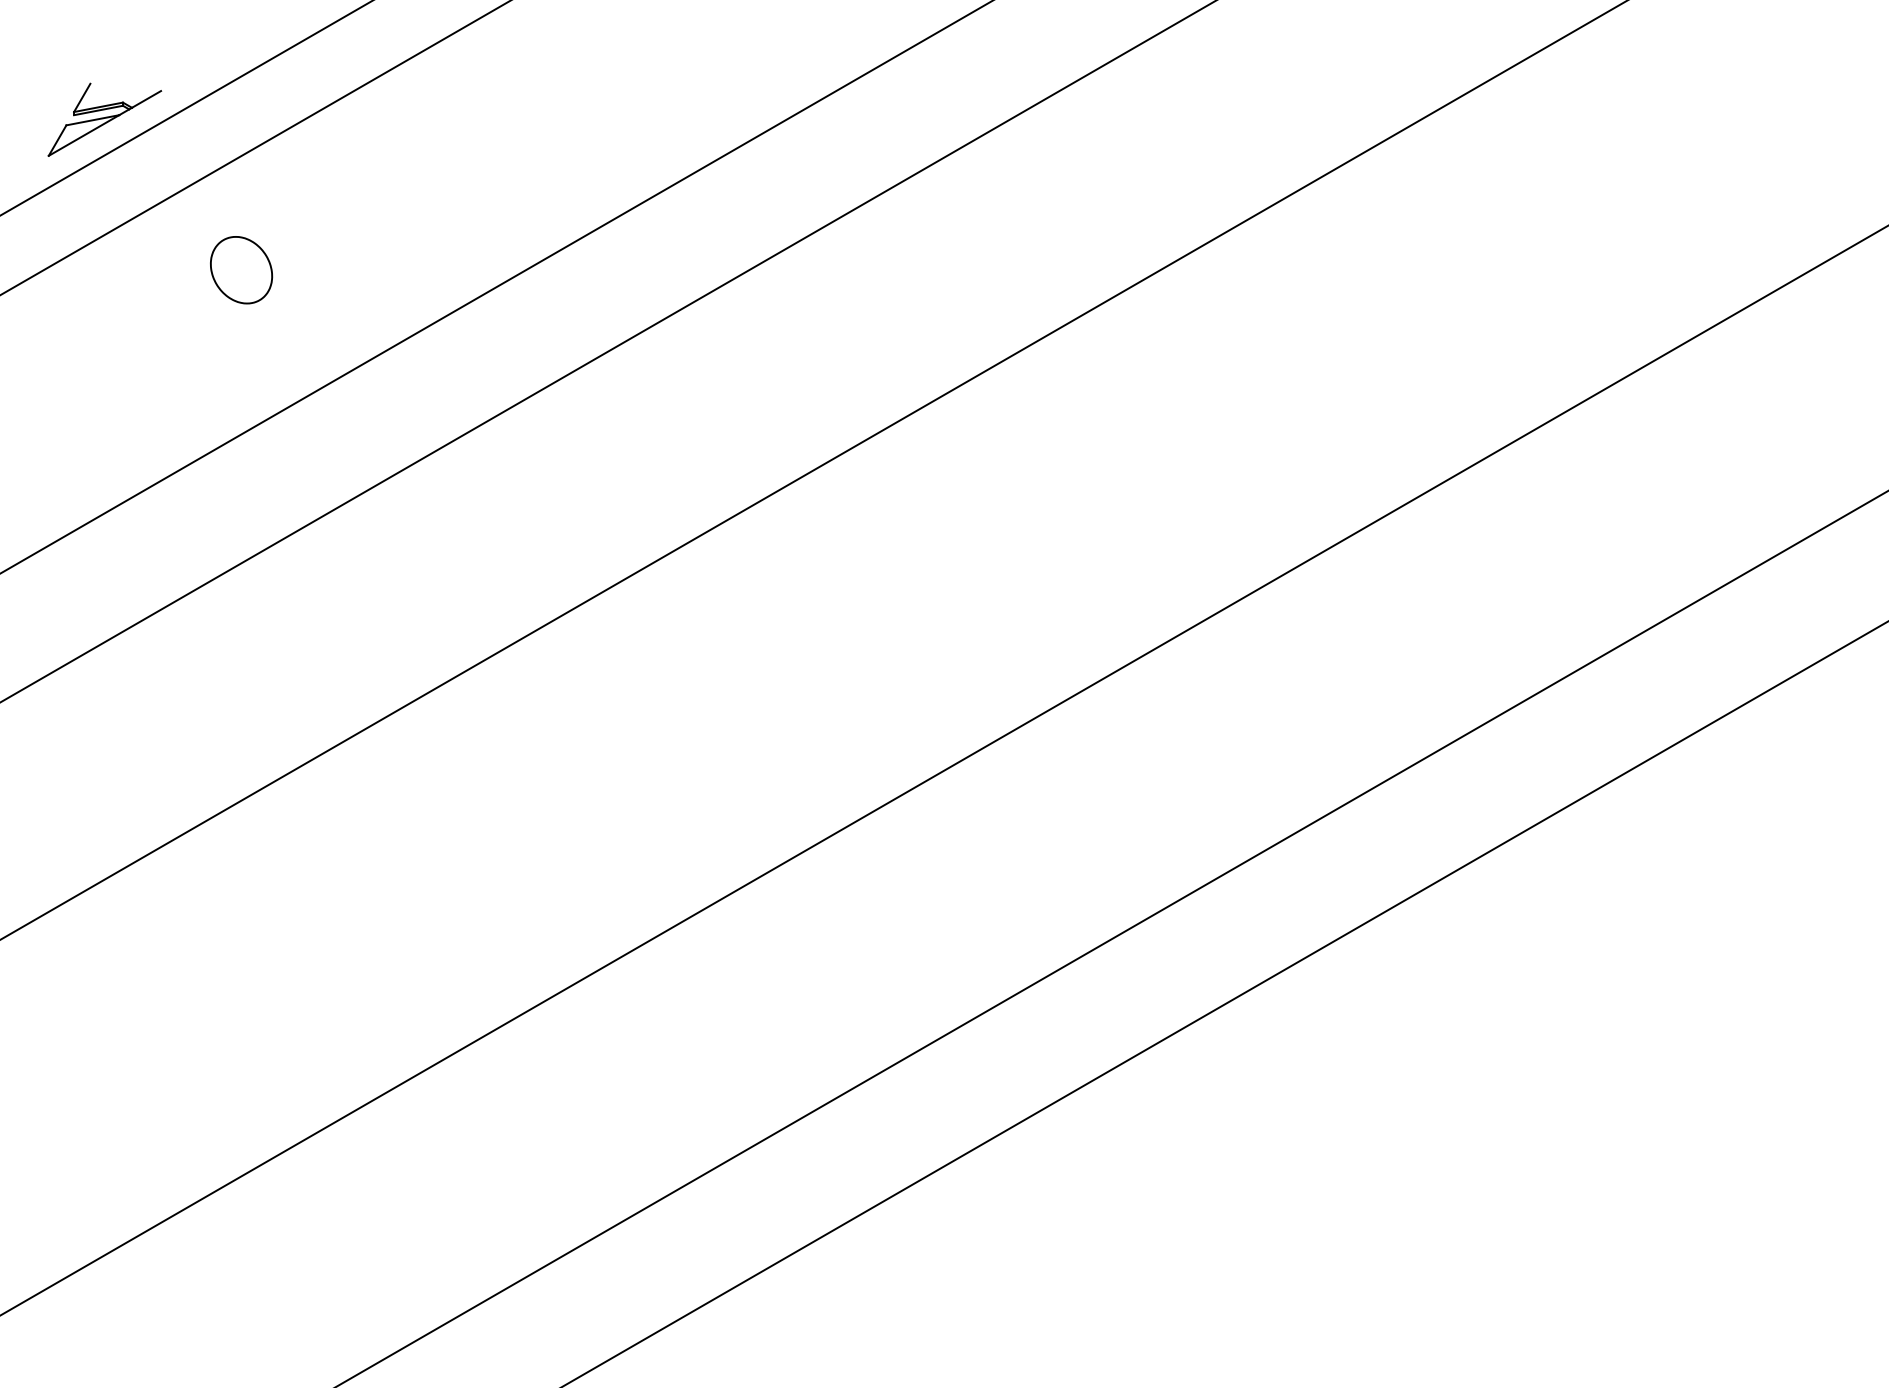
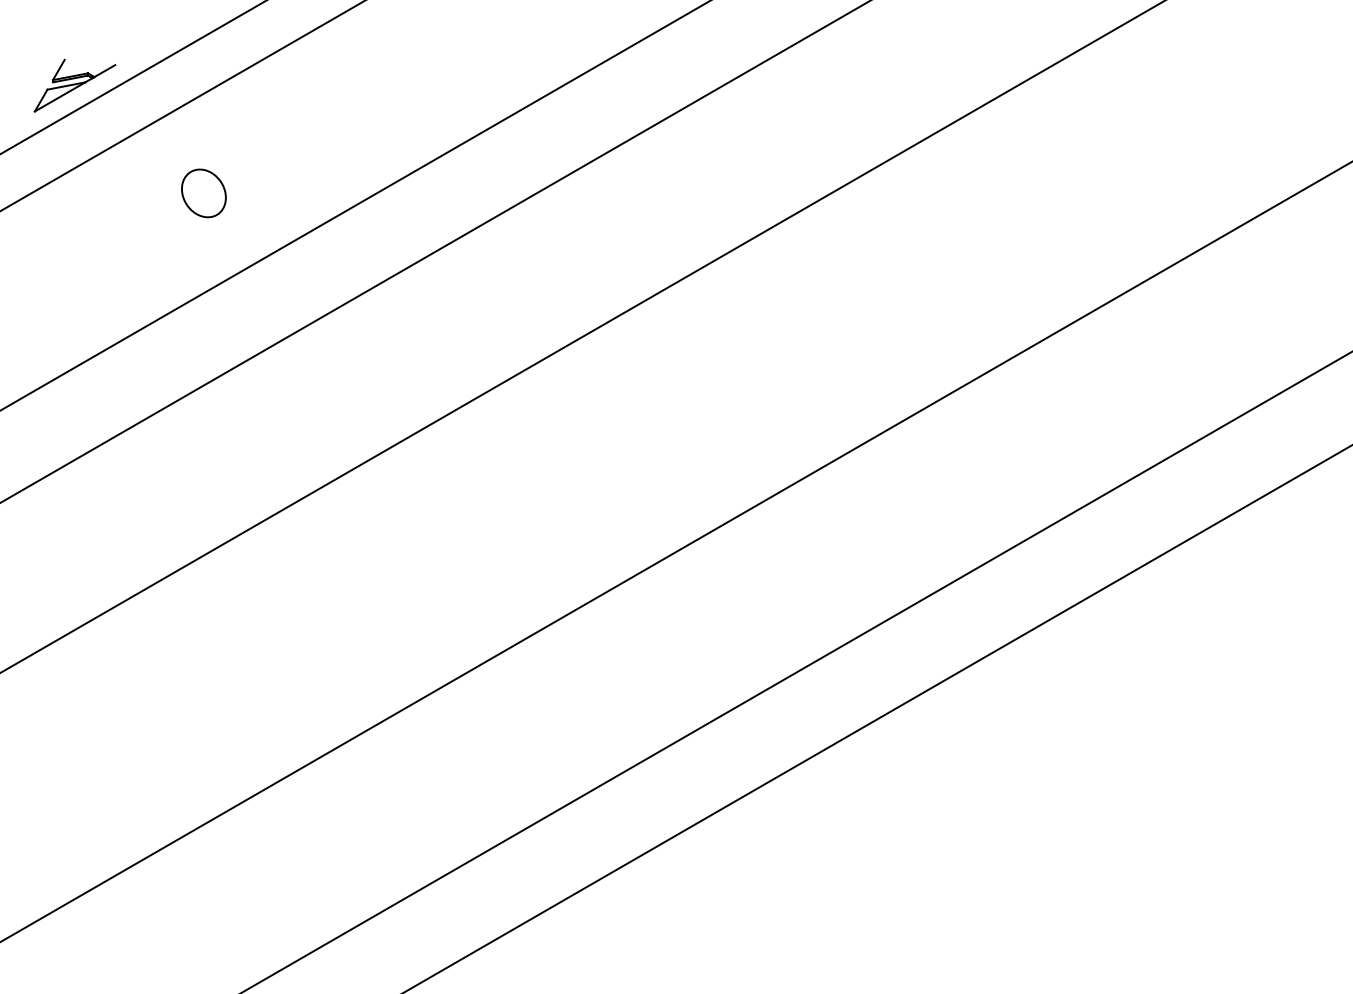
part: (240, 270) -> (203, 193), moved

